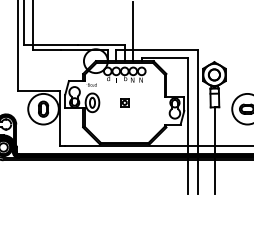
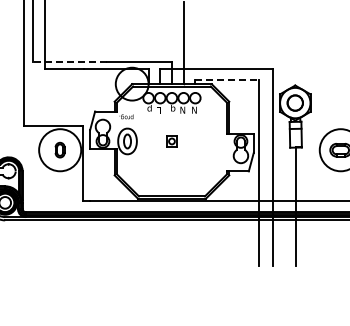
line: (50, 45) -> (69, 62), solid -> dashed
line: (165, 57) -> (227, 79), solid -> dashed
part: (43, 108) -> (59, 149), size x0.7

